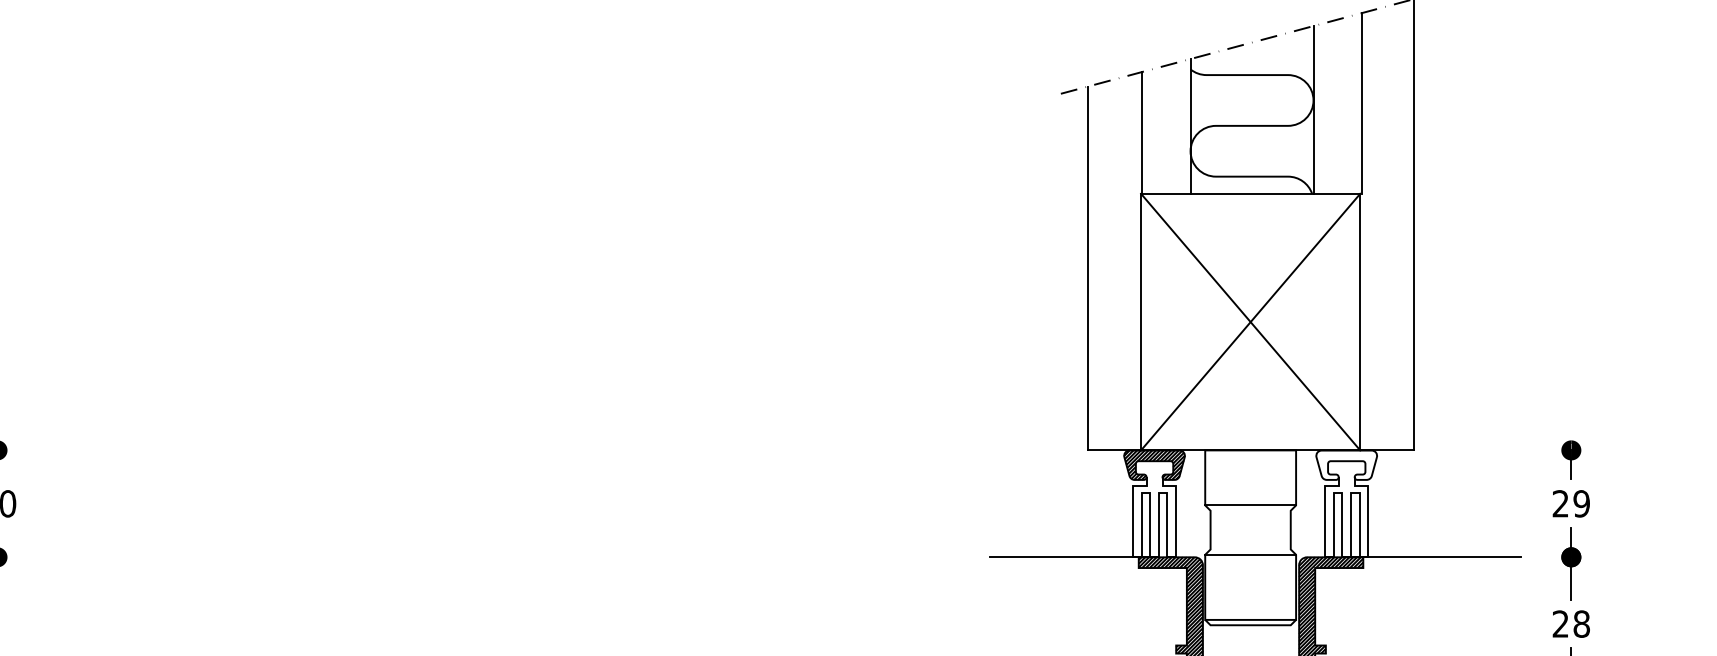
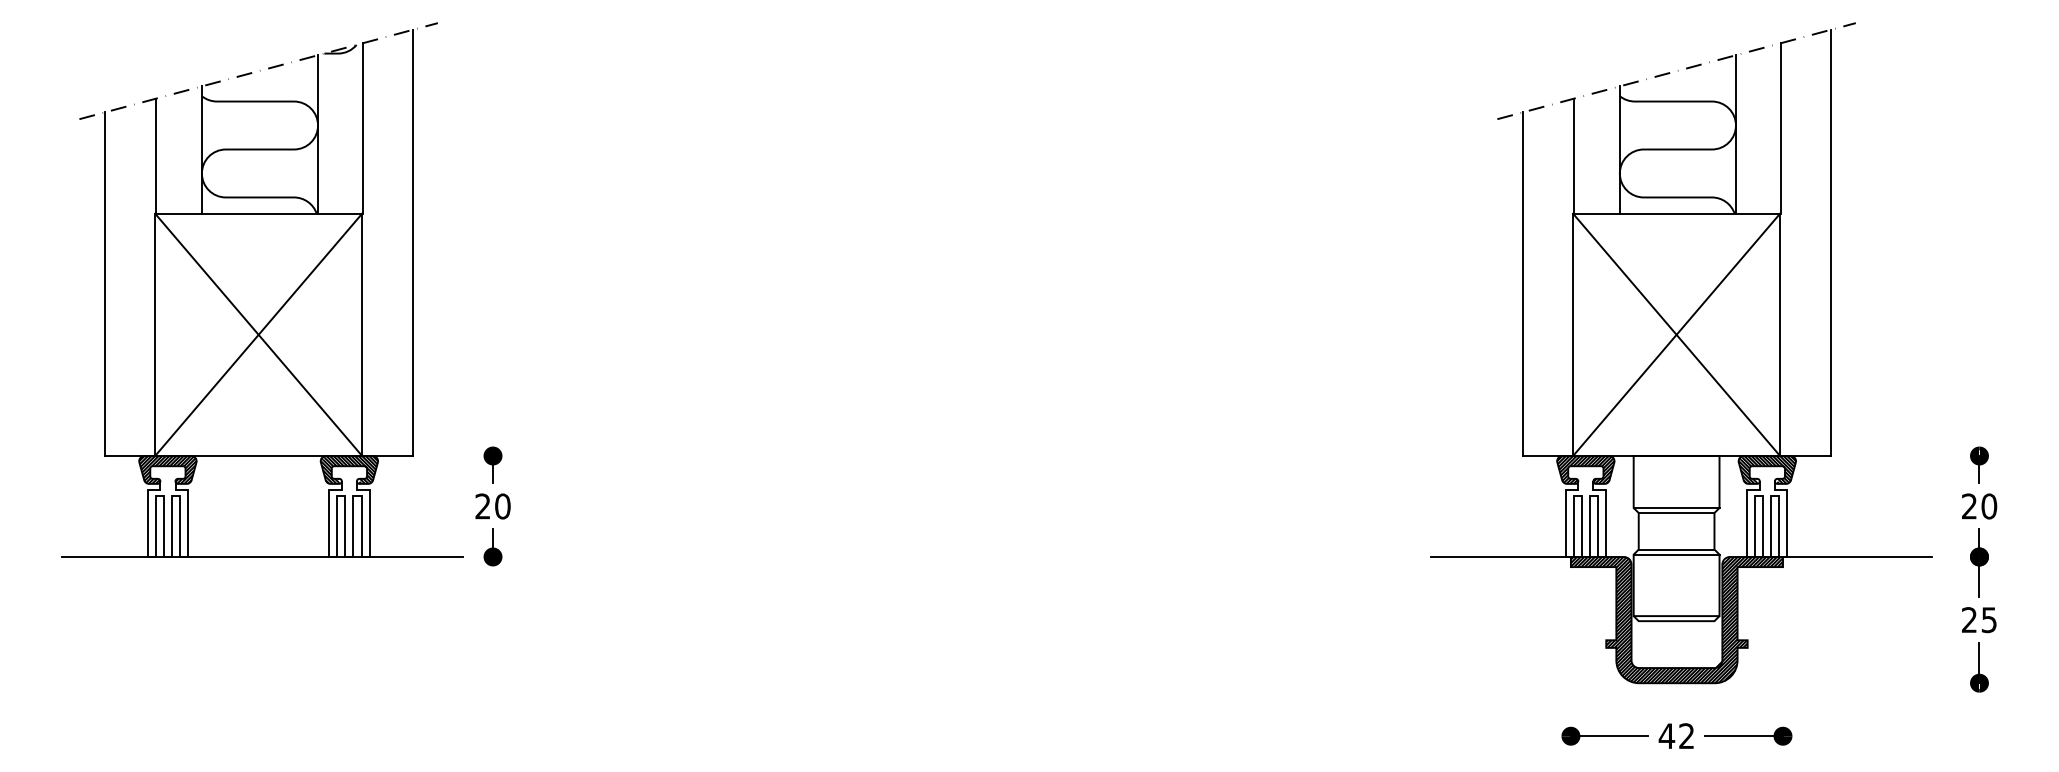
hatch: (1346, 464) -> (1767, 469), added
text: (1581, 503) -> (1989, 506), 29 -> 20
line: (1250, 511) -> (1676, 513), added
line: (1250, 549) -> (1676, 549), added
text: (1581, 624) -> (1989, 620), 28 -> 25

